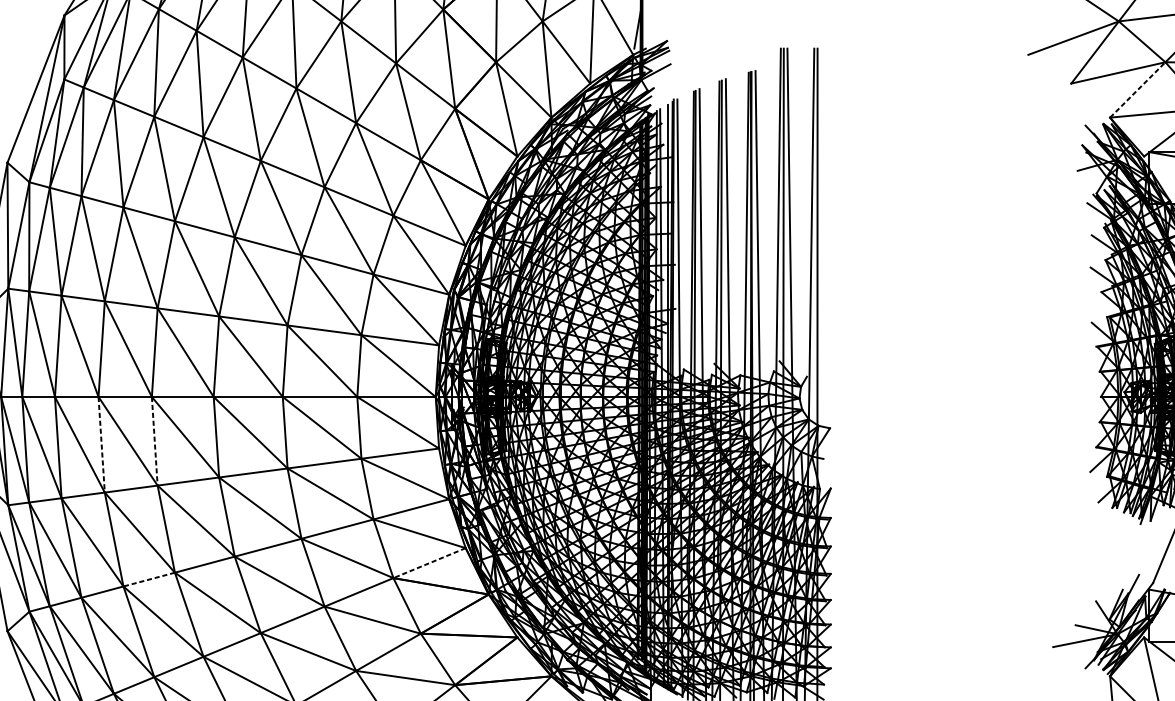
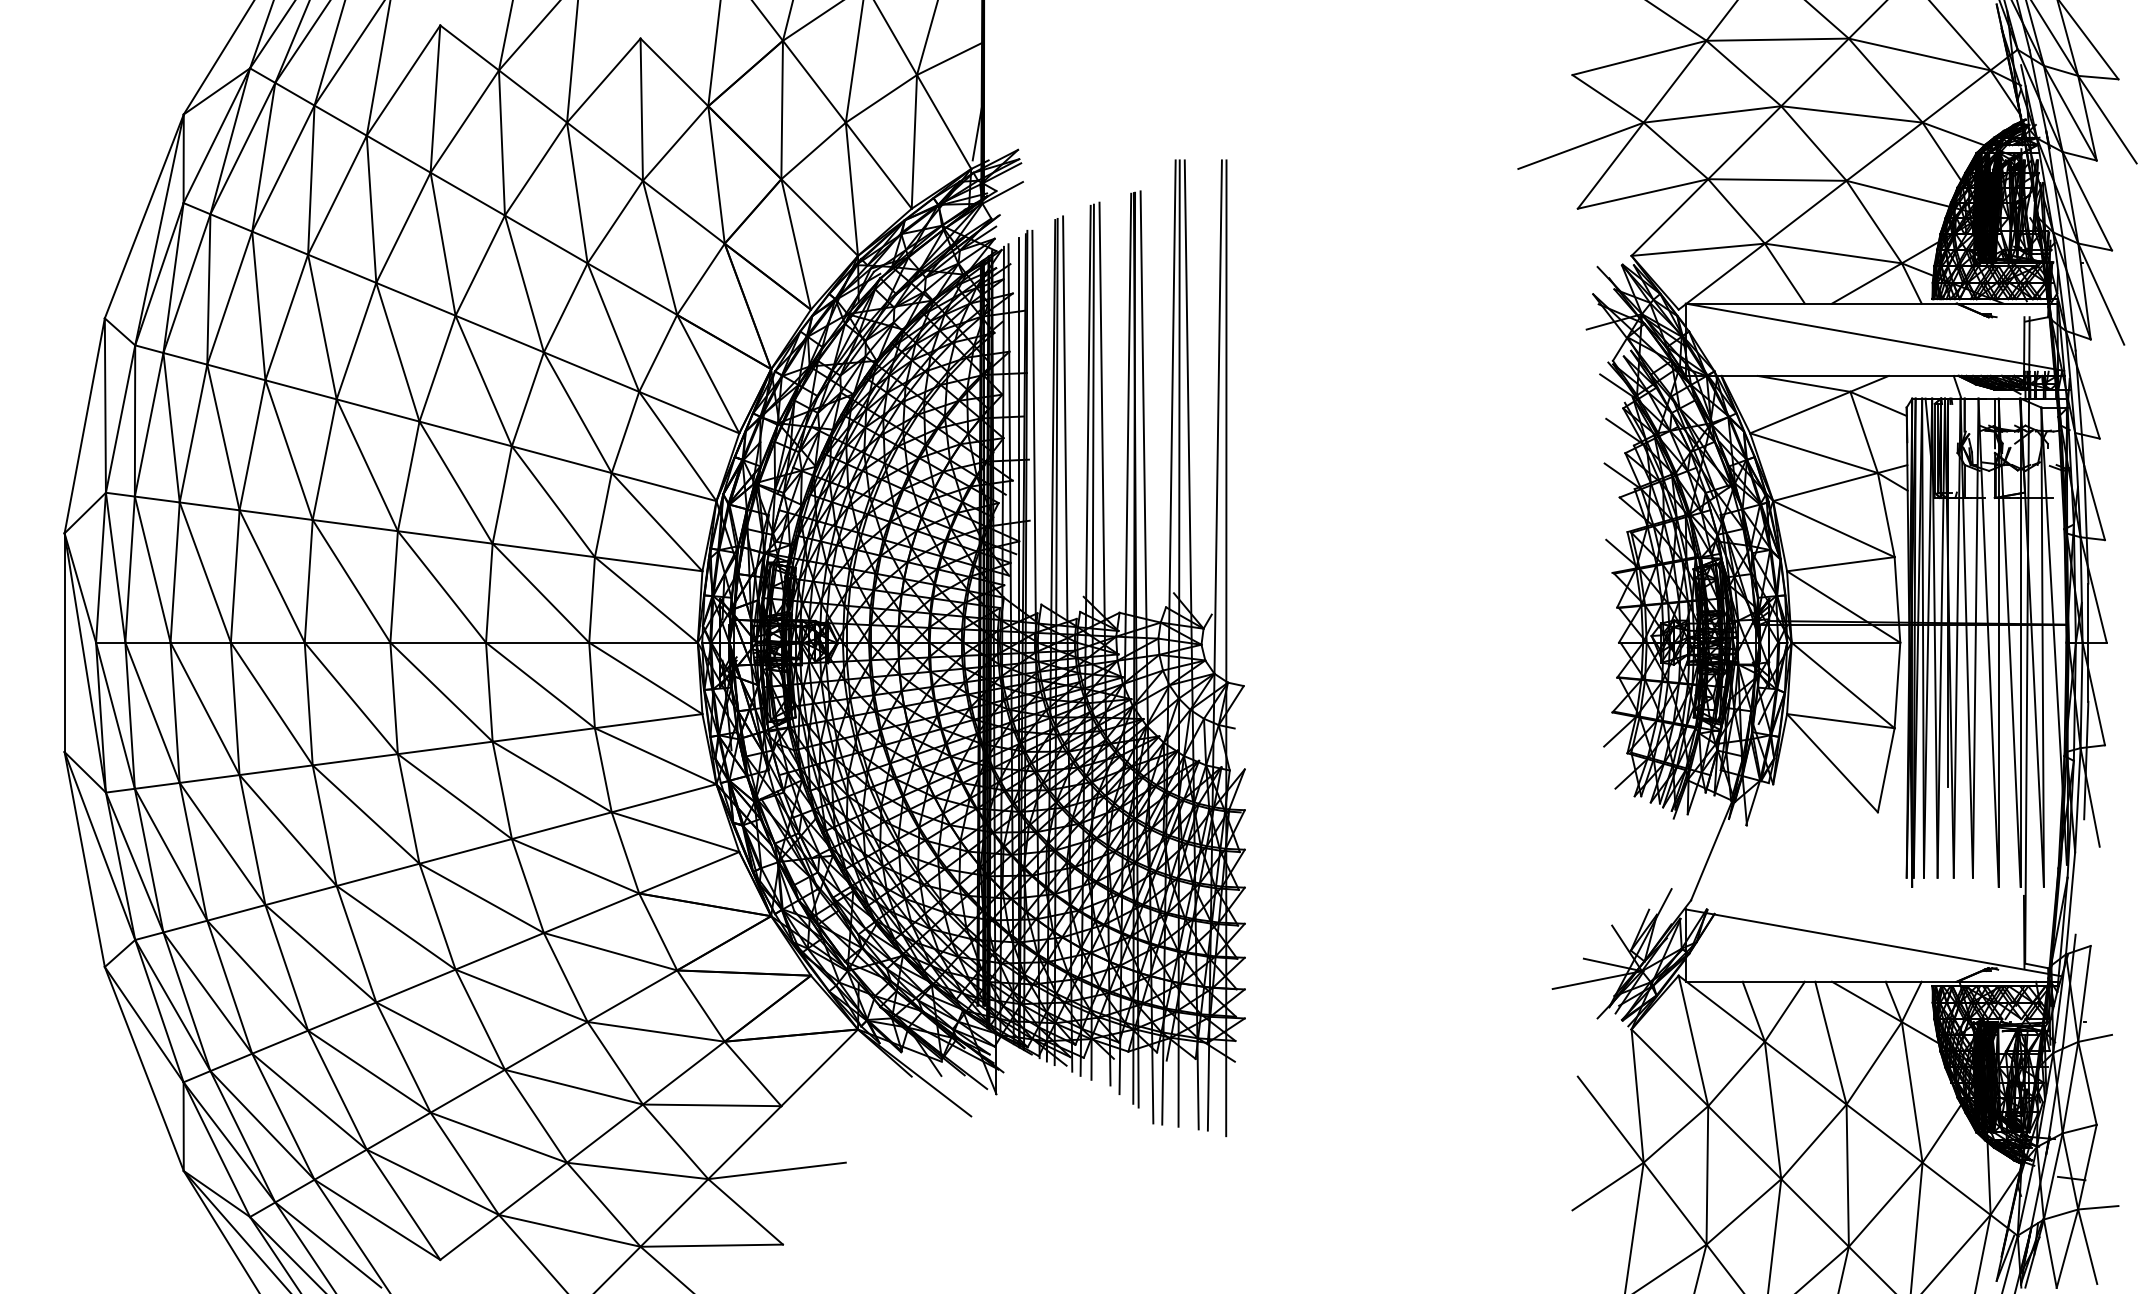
line: (1138, 89) -> (1670, 217), dashed -> solid
line: (154, 441) -> (308, 704), dashed -> solid
line: (101, 445) -> (235, 709), dashed -> solid
line: (429, 562) -> (688, 872), dashed -> solid
line: (149, 579) -> (301, 895), dashed -> solid

